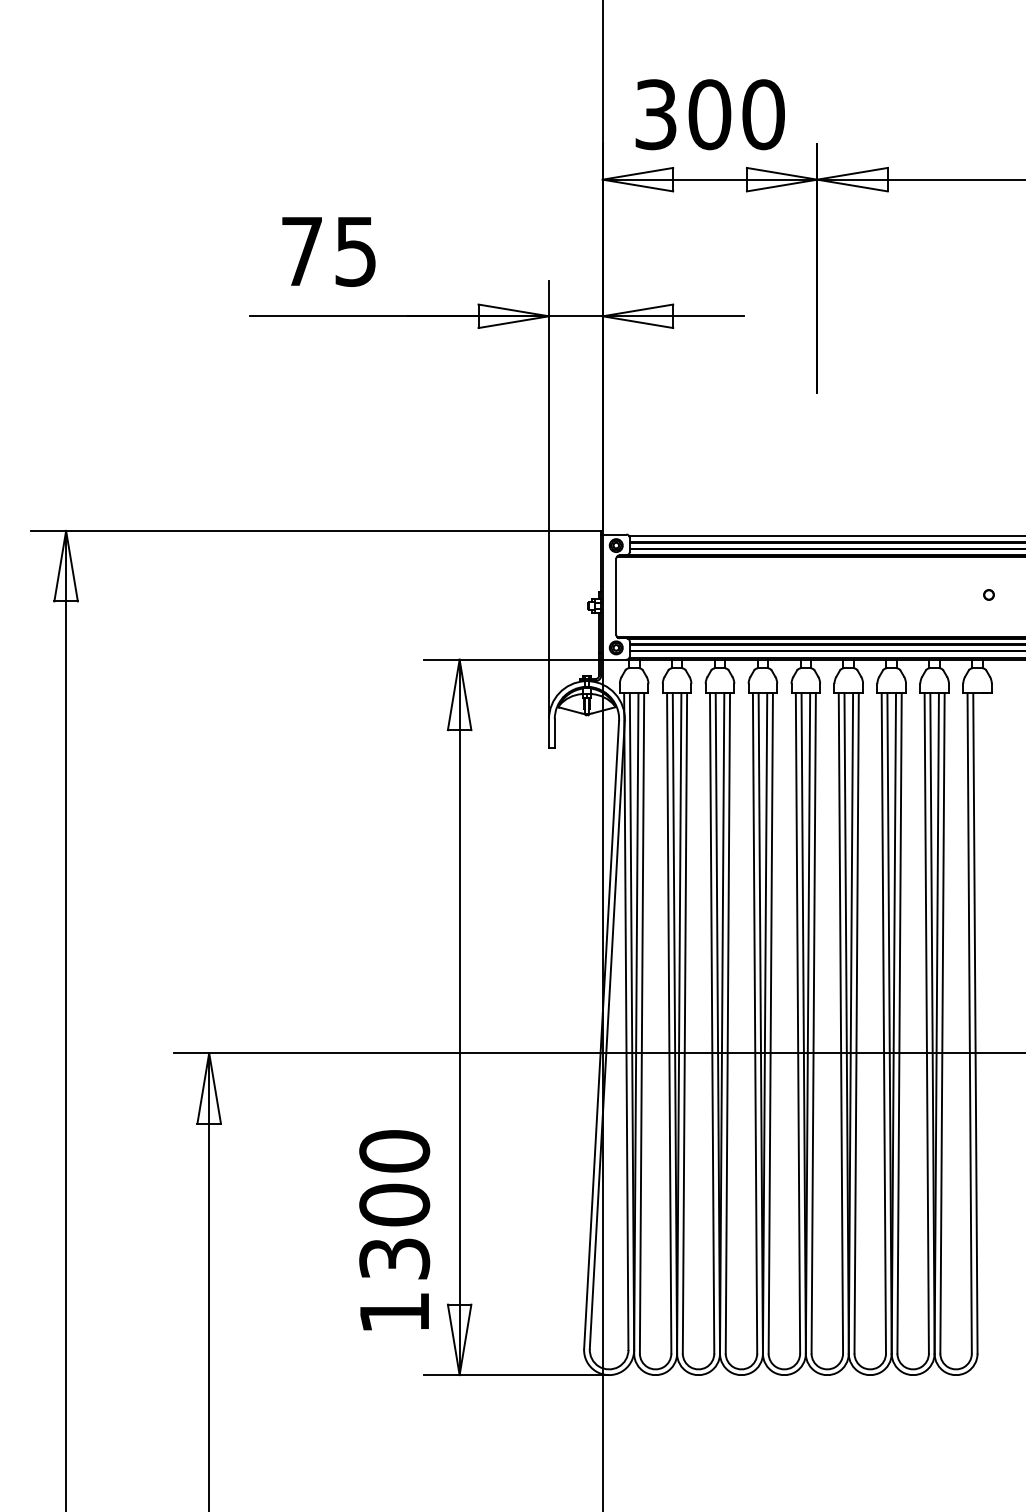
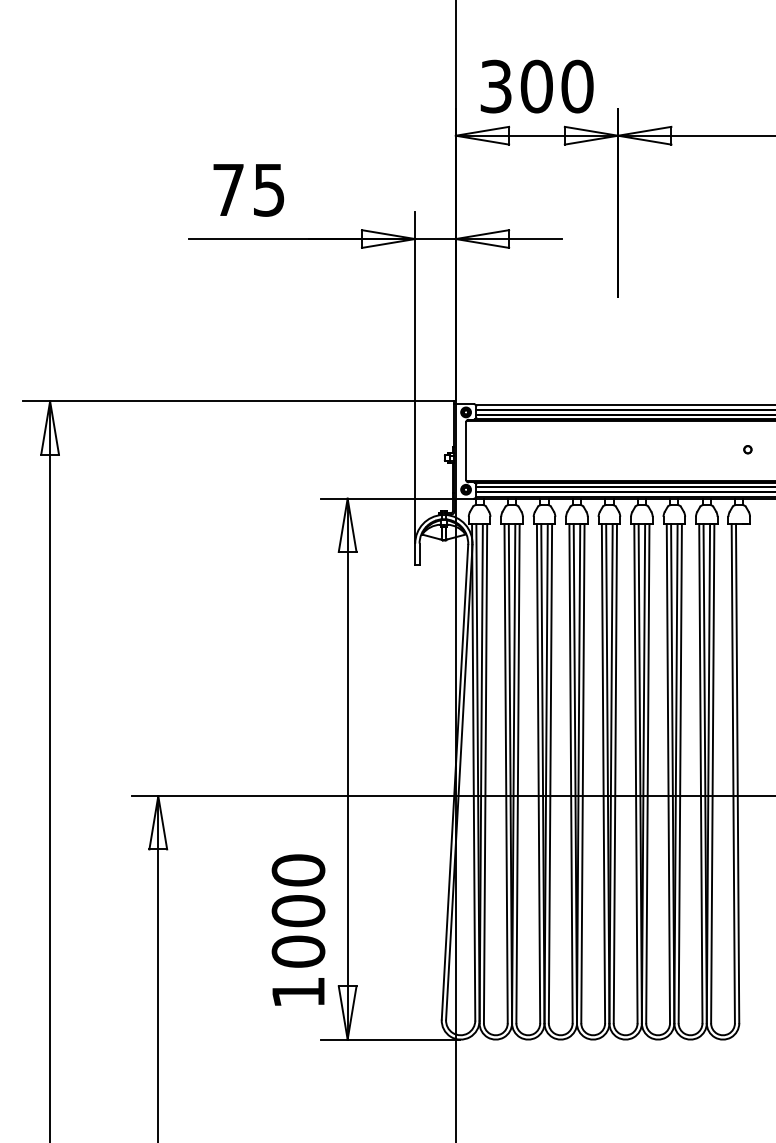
text: (394, 1258) -> (298, 951), 1300 -> 1000

